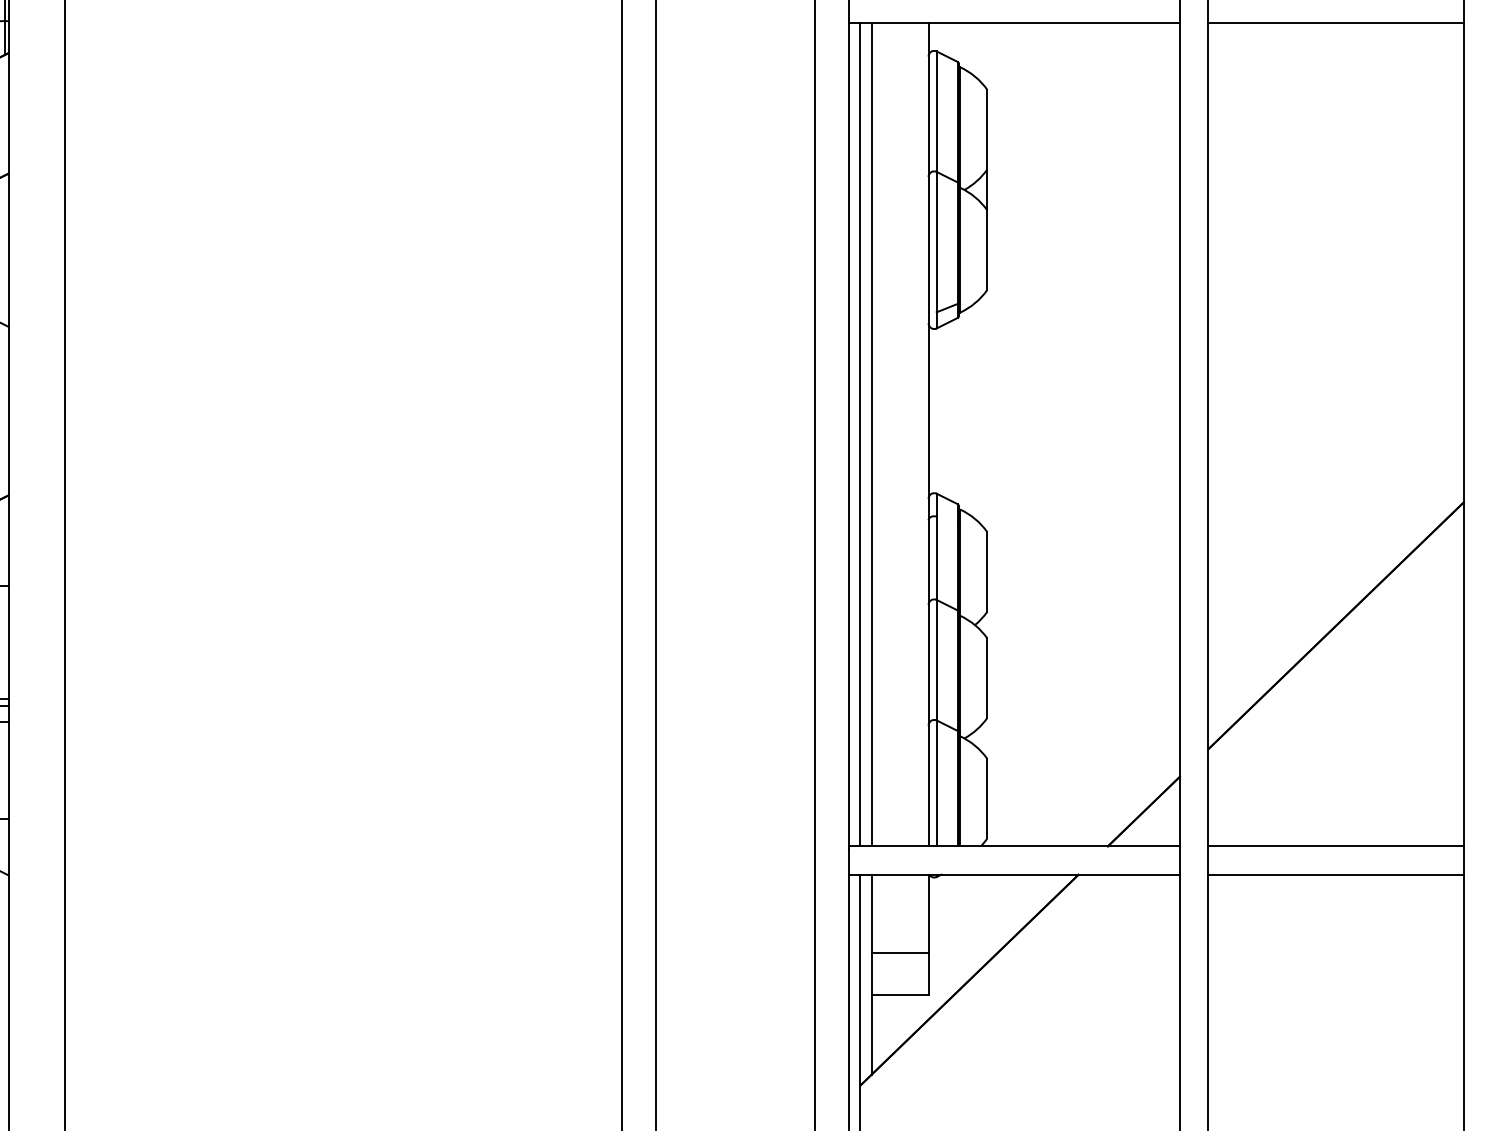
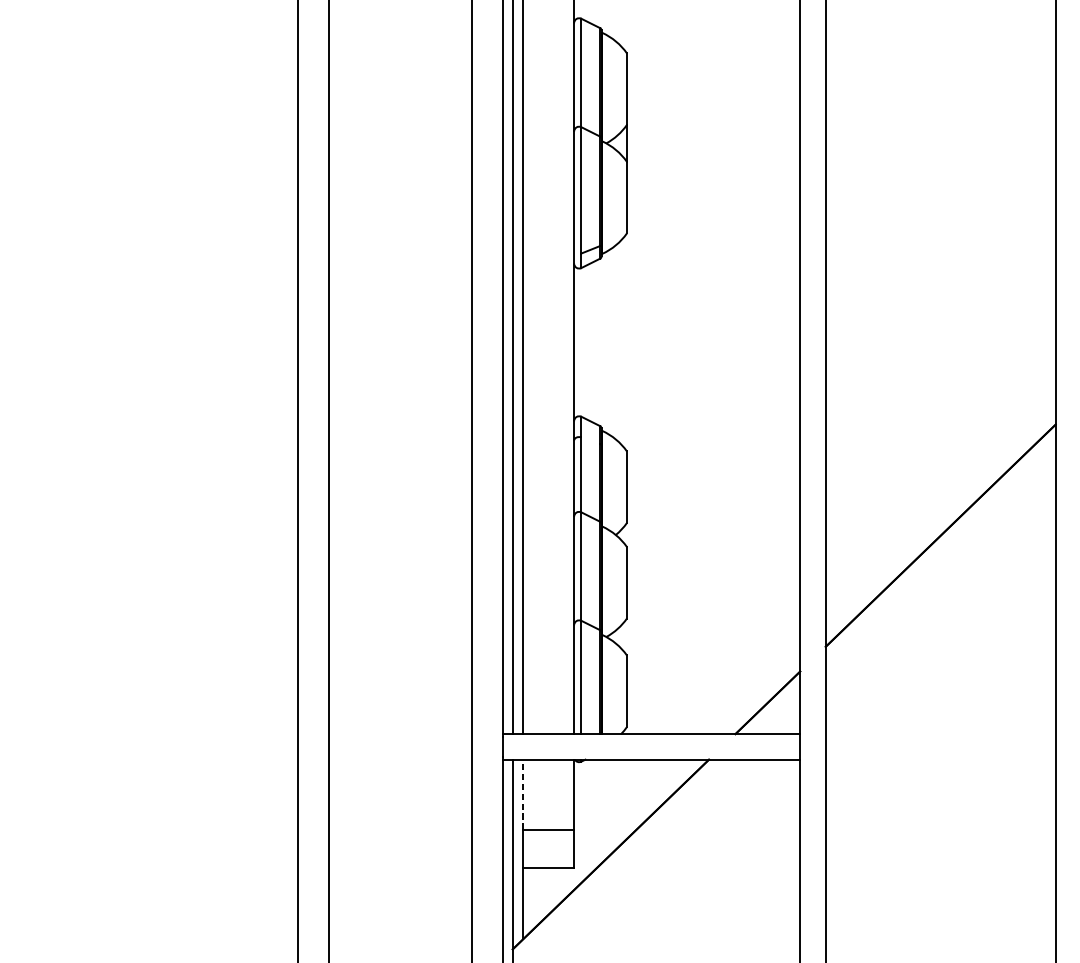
line: (1335, 846) -> (940, 734), removed
line: (1335, 874) -> (940, 759), removed
line: (871, 913) -> (522, 794), solid -> dashed

